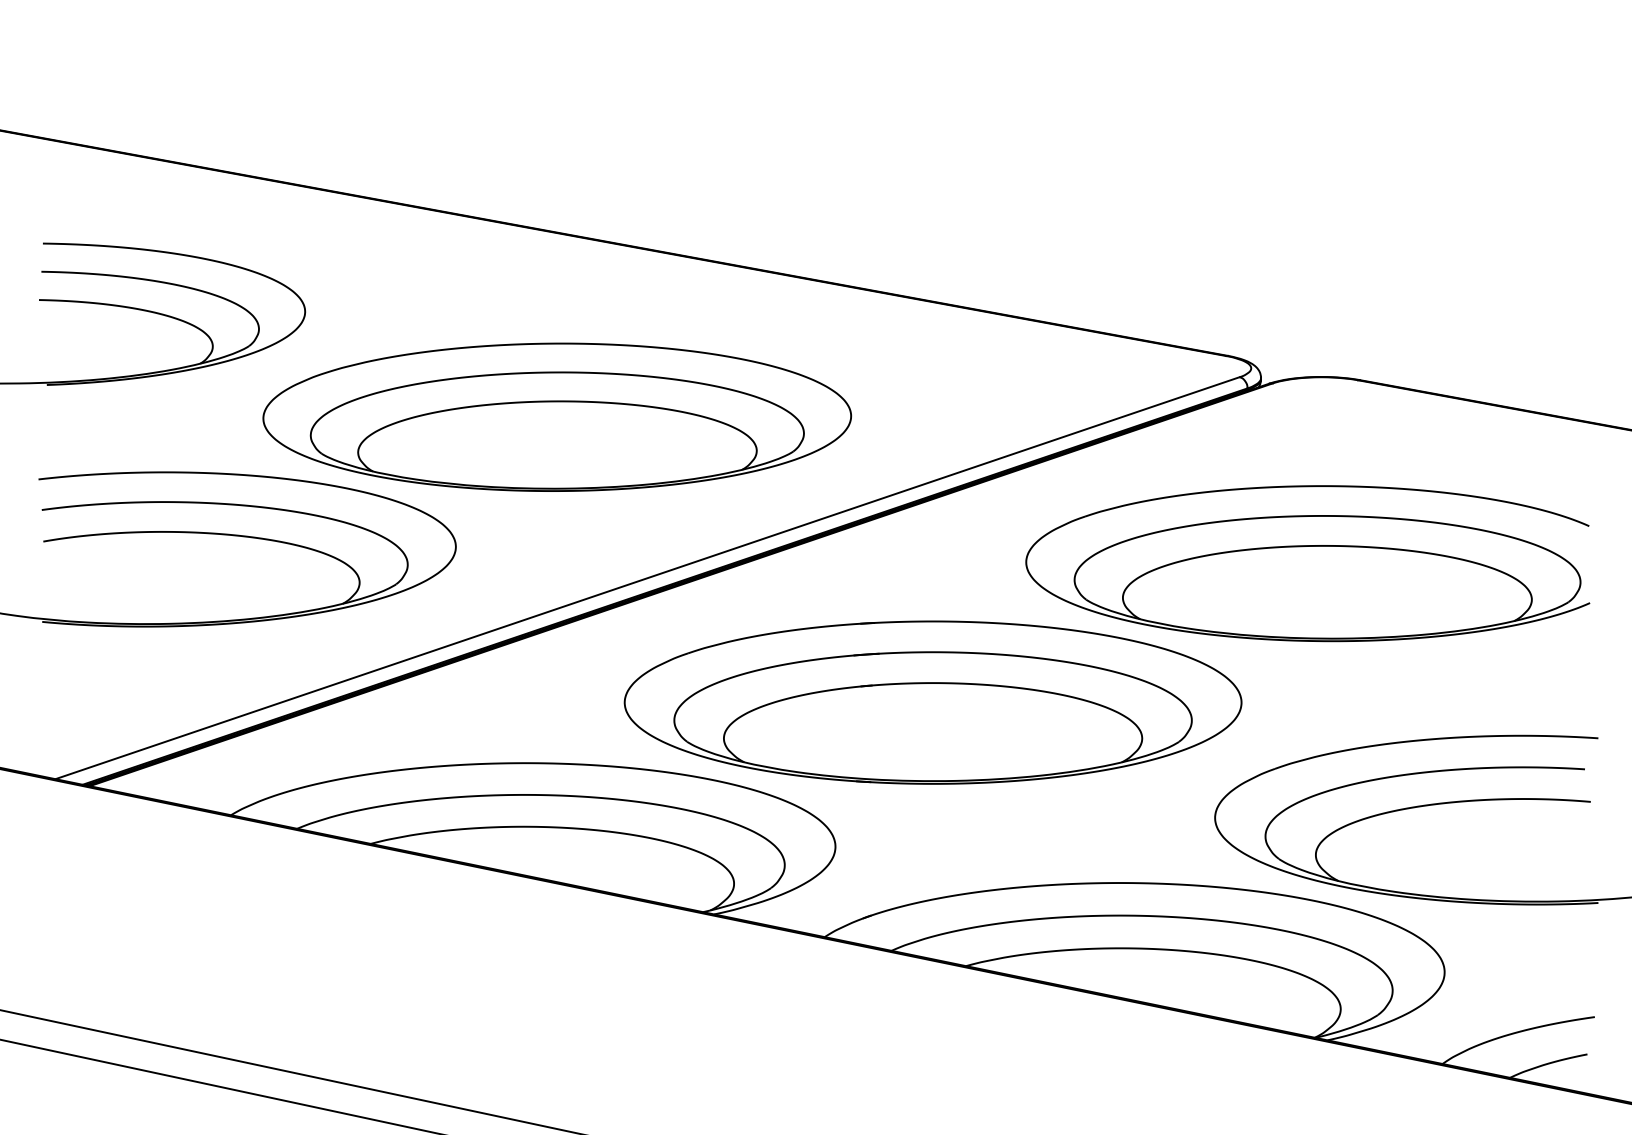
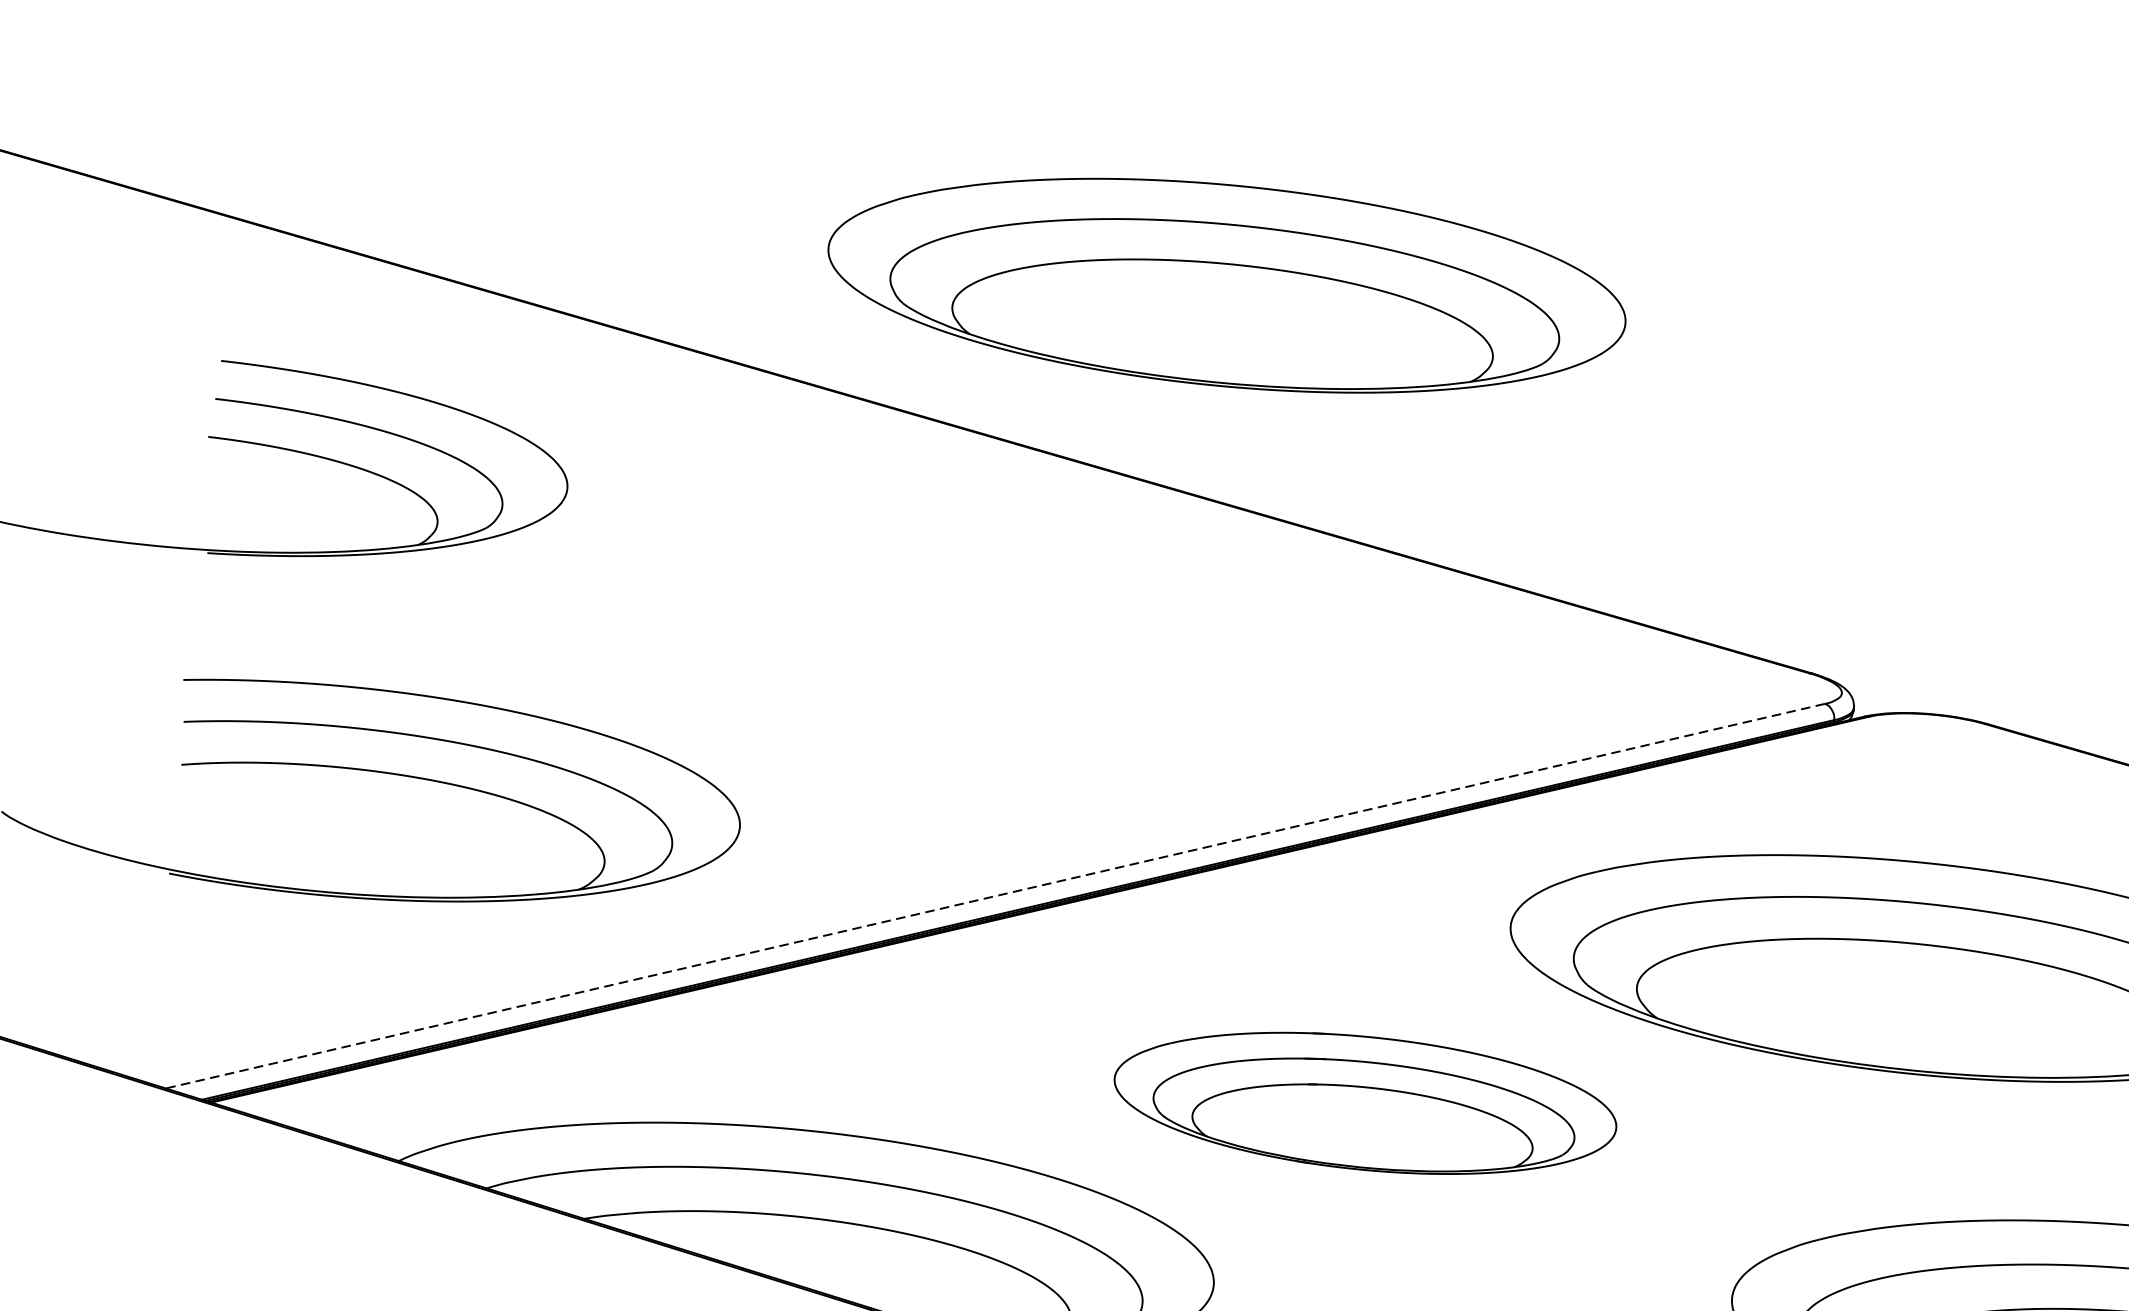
part: (556, 416) -> (1226, 284), moved
line: (647, 578) -> (995, 896), solid -> dashed
part: (932, 702) -> (1364, 1103), size x0.6

